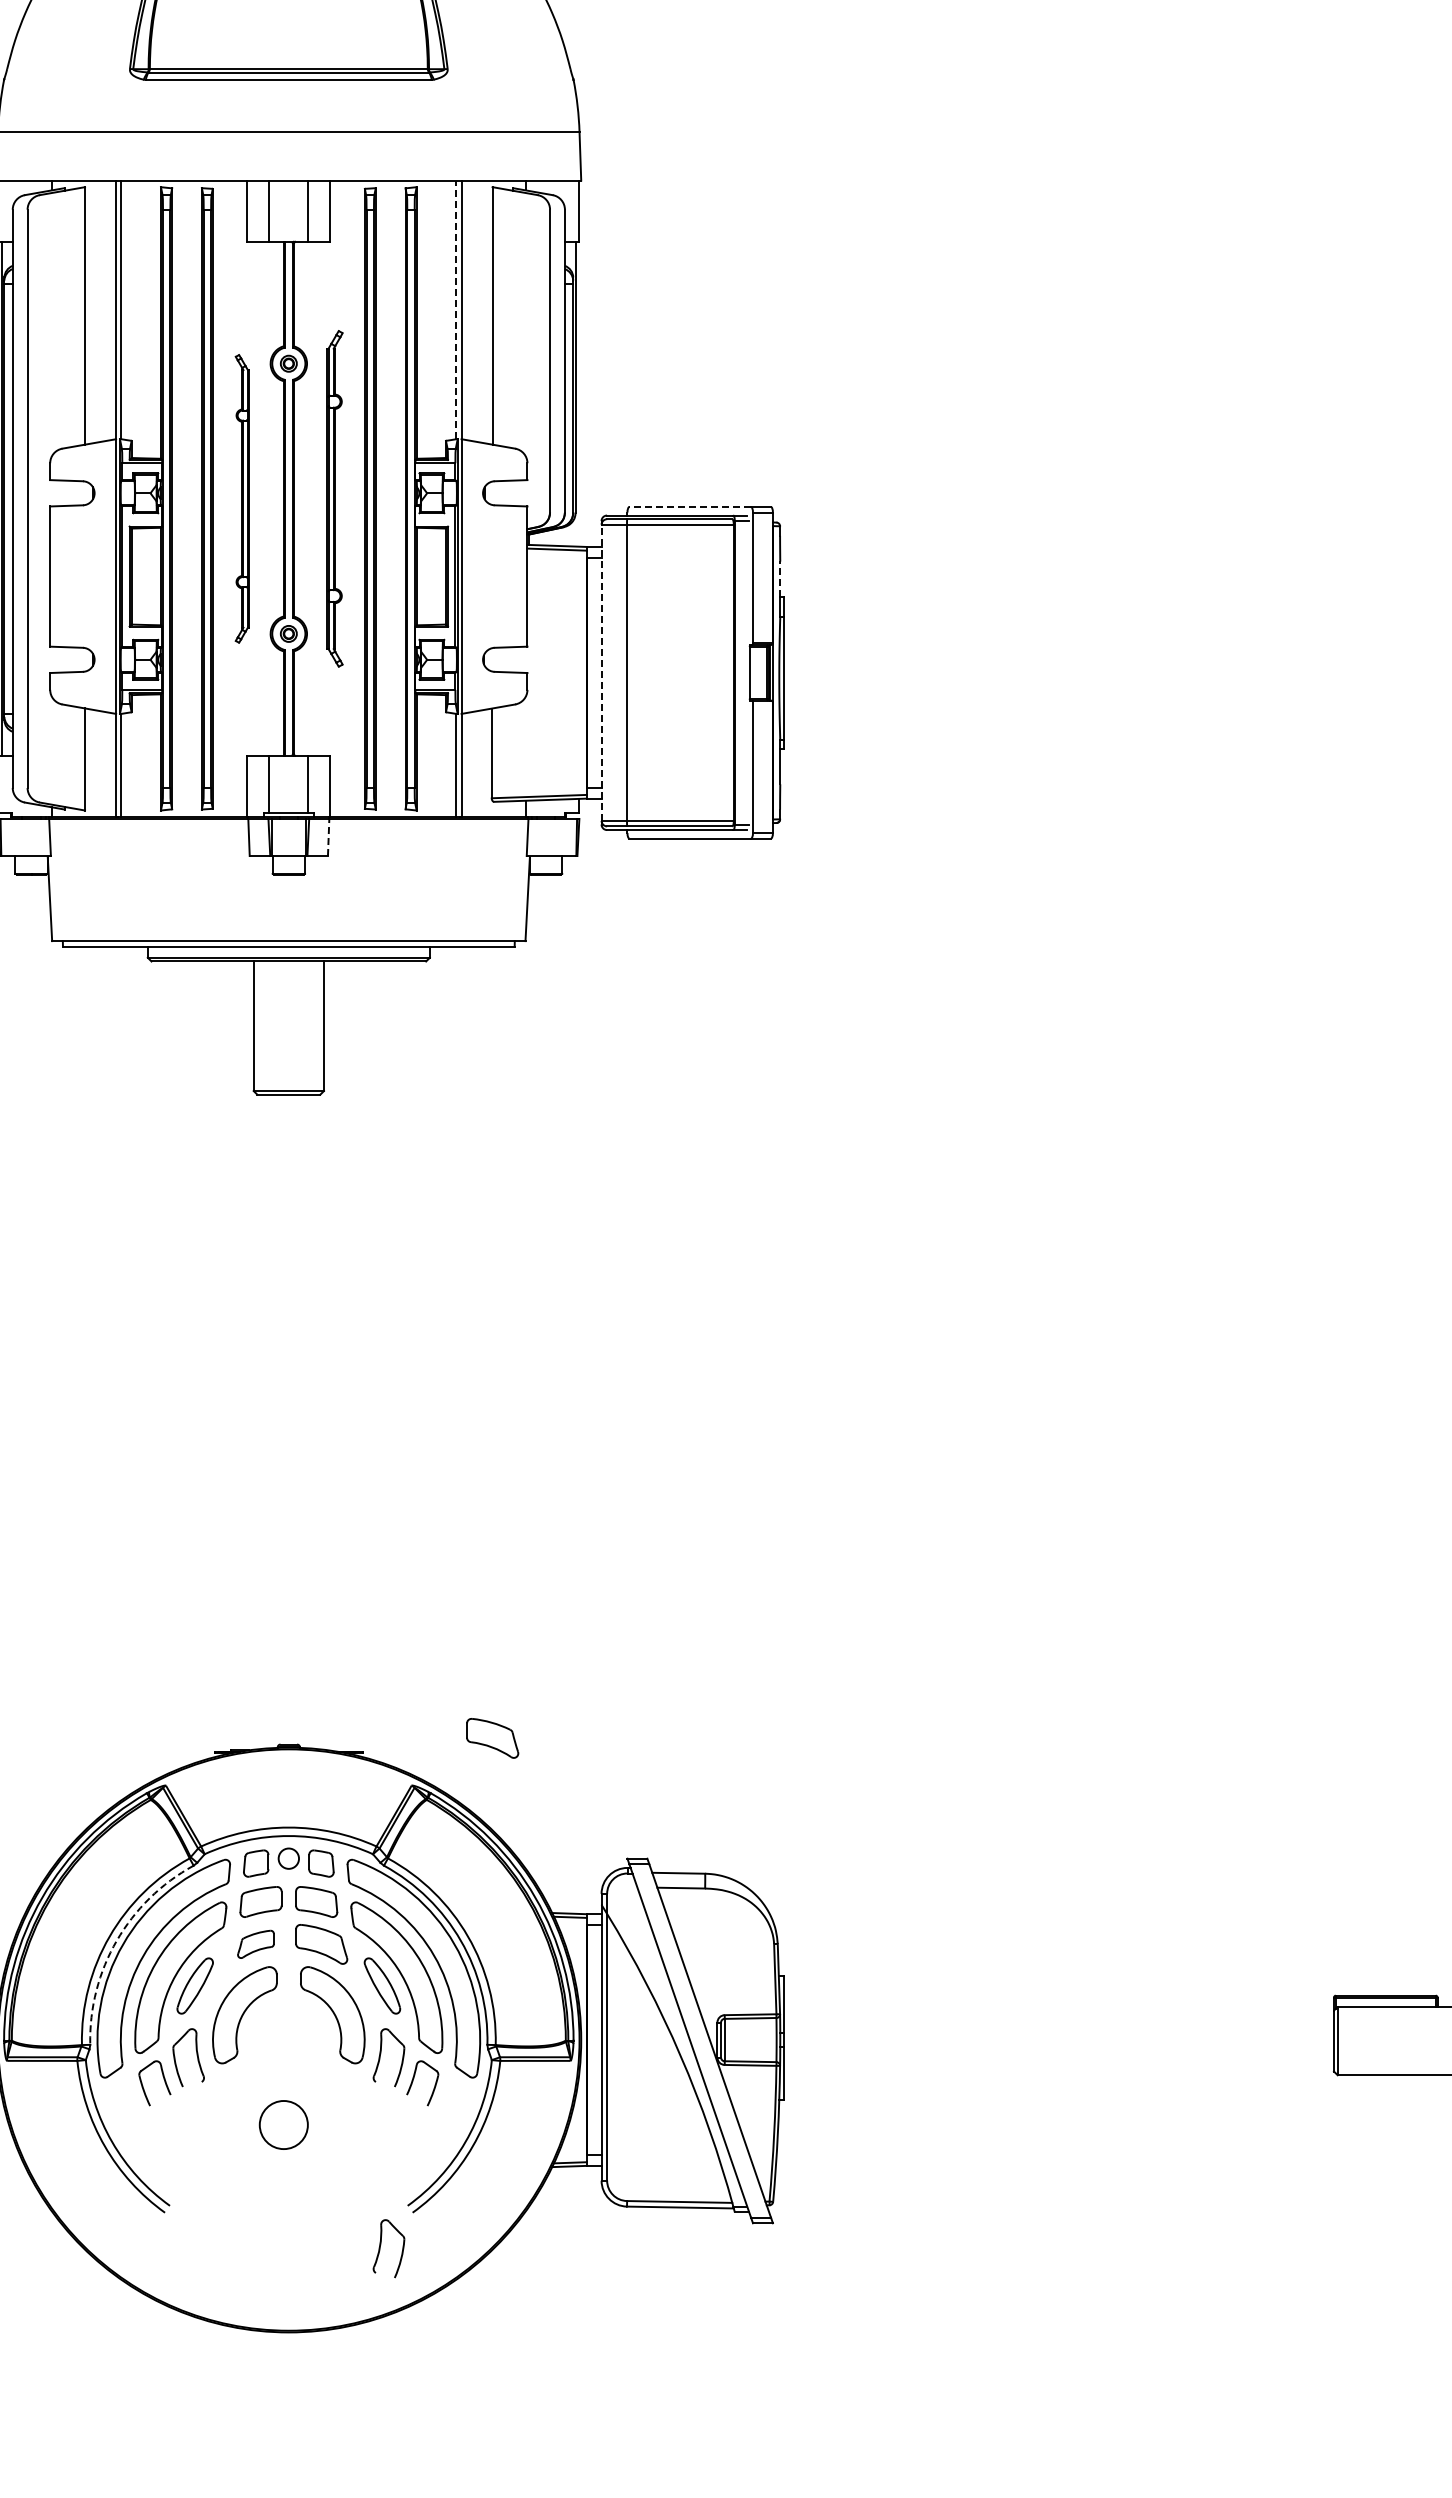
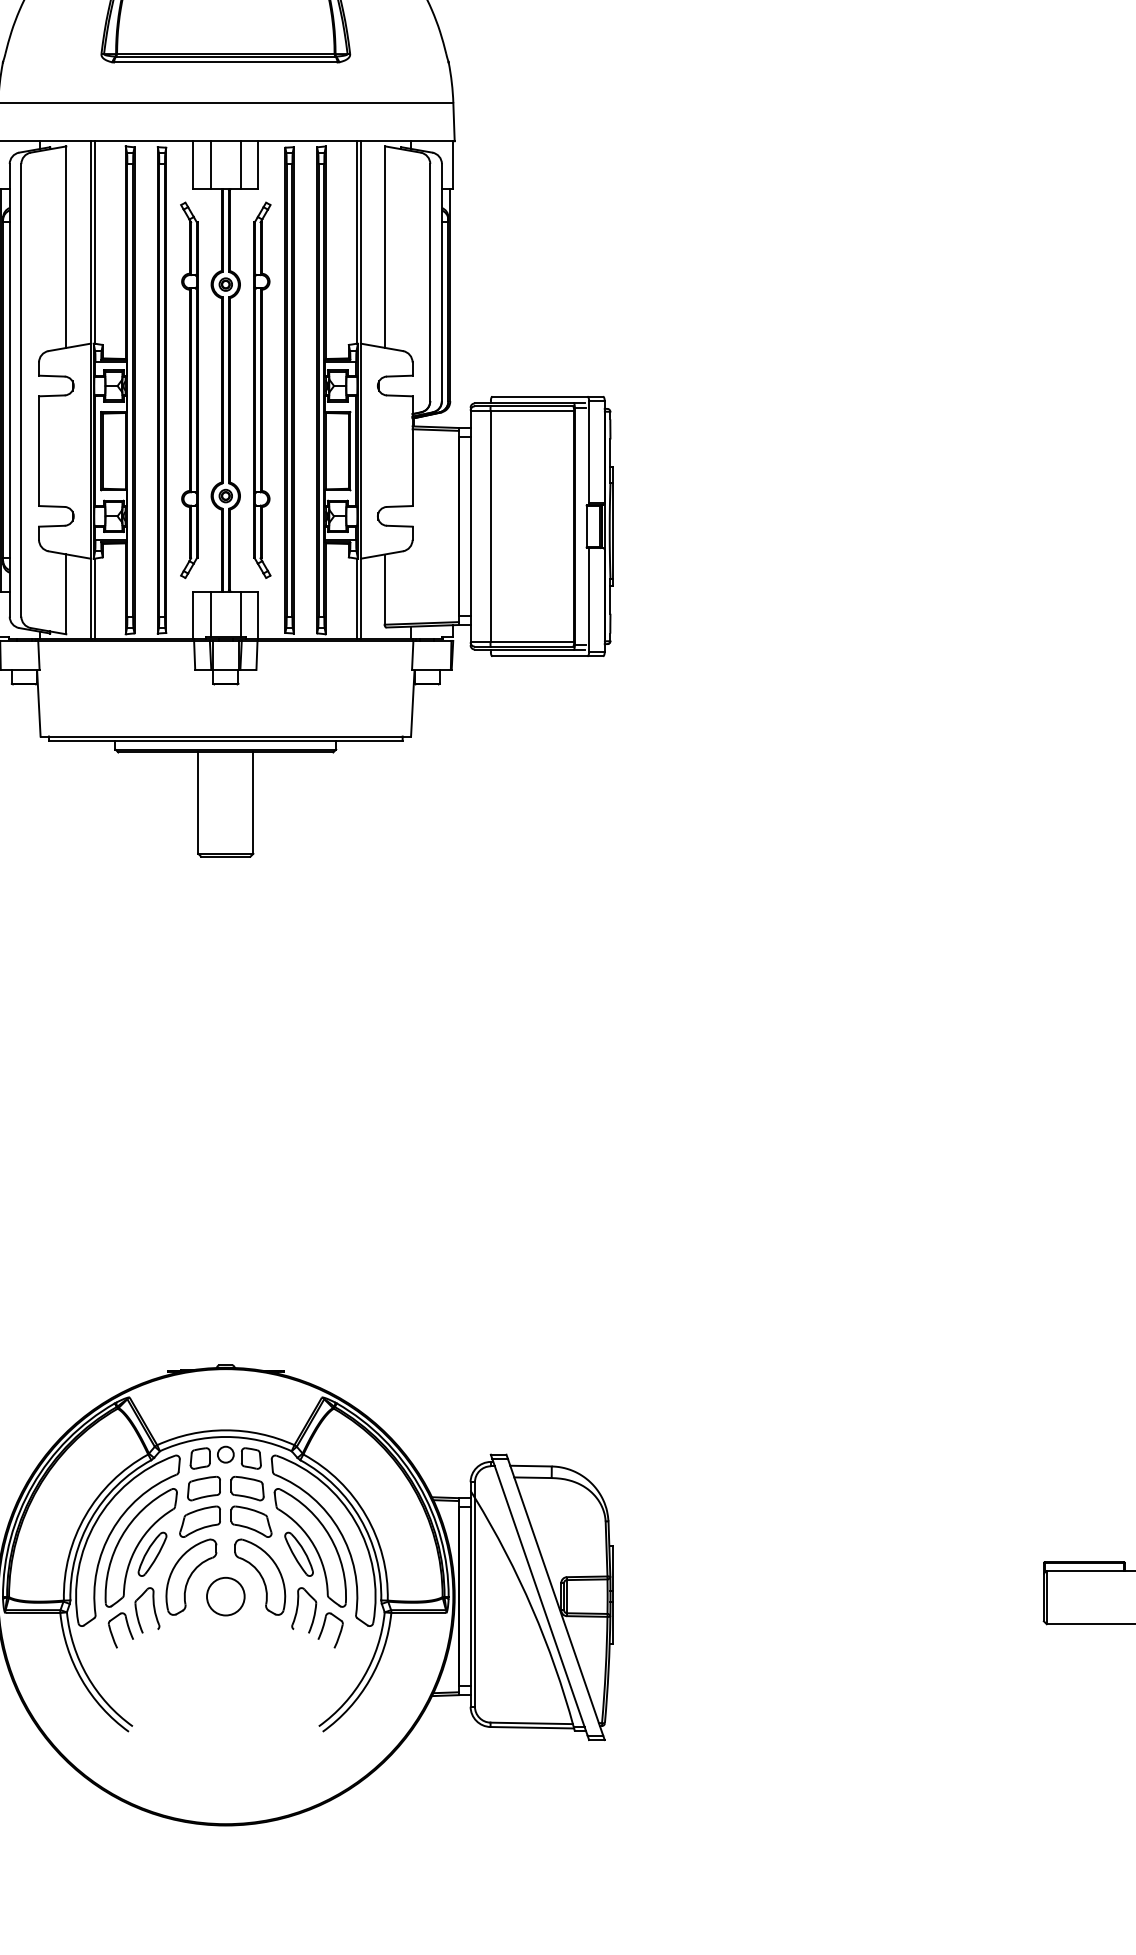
line: (456, 309) -> (357, 242), dashed -> solid
part: (241, 498) -> (188, 390), size x1.67
part: (334, 498) -> (261, 390), size x1.43
line: (690, 506) -> (540, 396), dashed -> solid
line: (780, 579) -> (610, 453), dashed -> solid
line: (601, 672) -> (470, 526), dashed -> solid
line: (328, 837) -> (256, 655), dashed -> solid
part: (492, 1738) -> (385, 1360), removed
arc: (116, 1940) -> (90, 1518), dashed -> solid
part: (255, 1944) -> (199, 1521), size x1.43
circle: (283, 2124) -> (225, 1596), moved
part: (380, 2248) -> (297, 1759), removed

